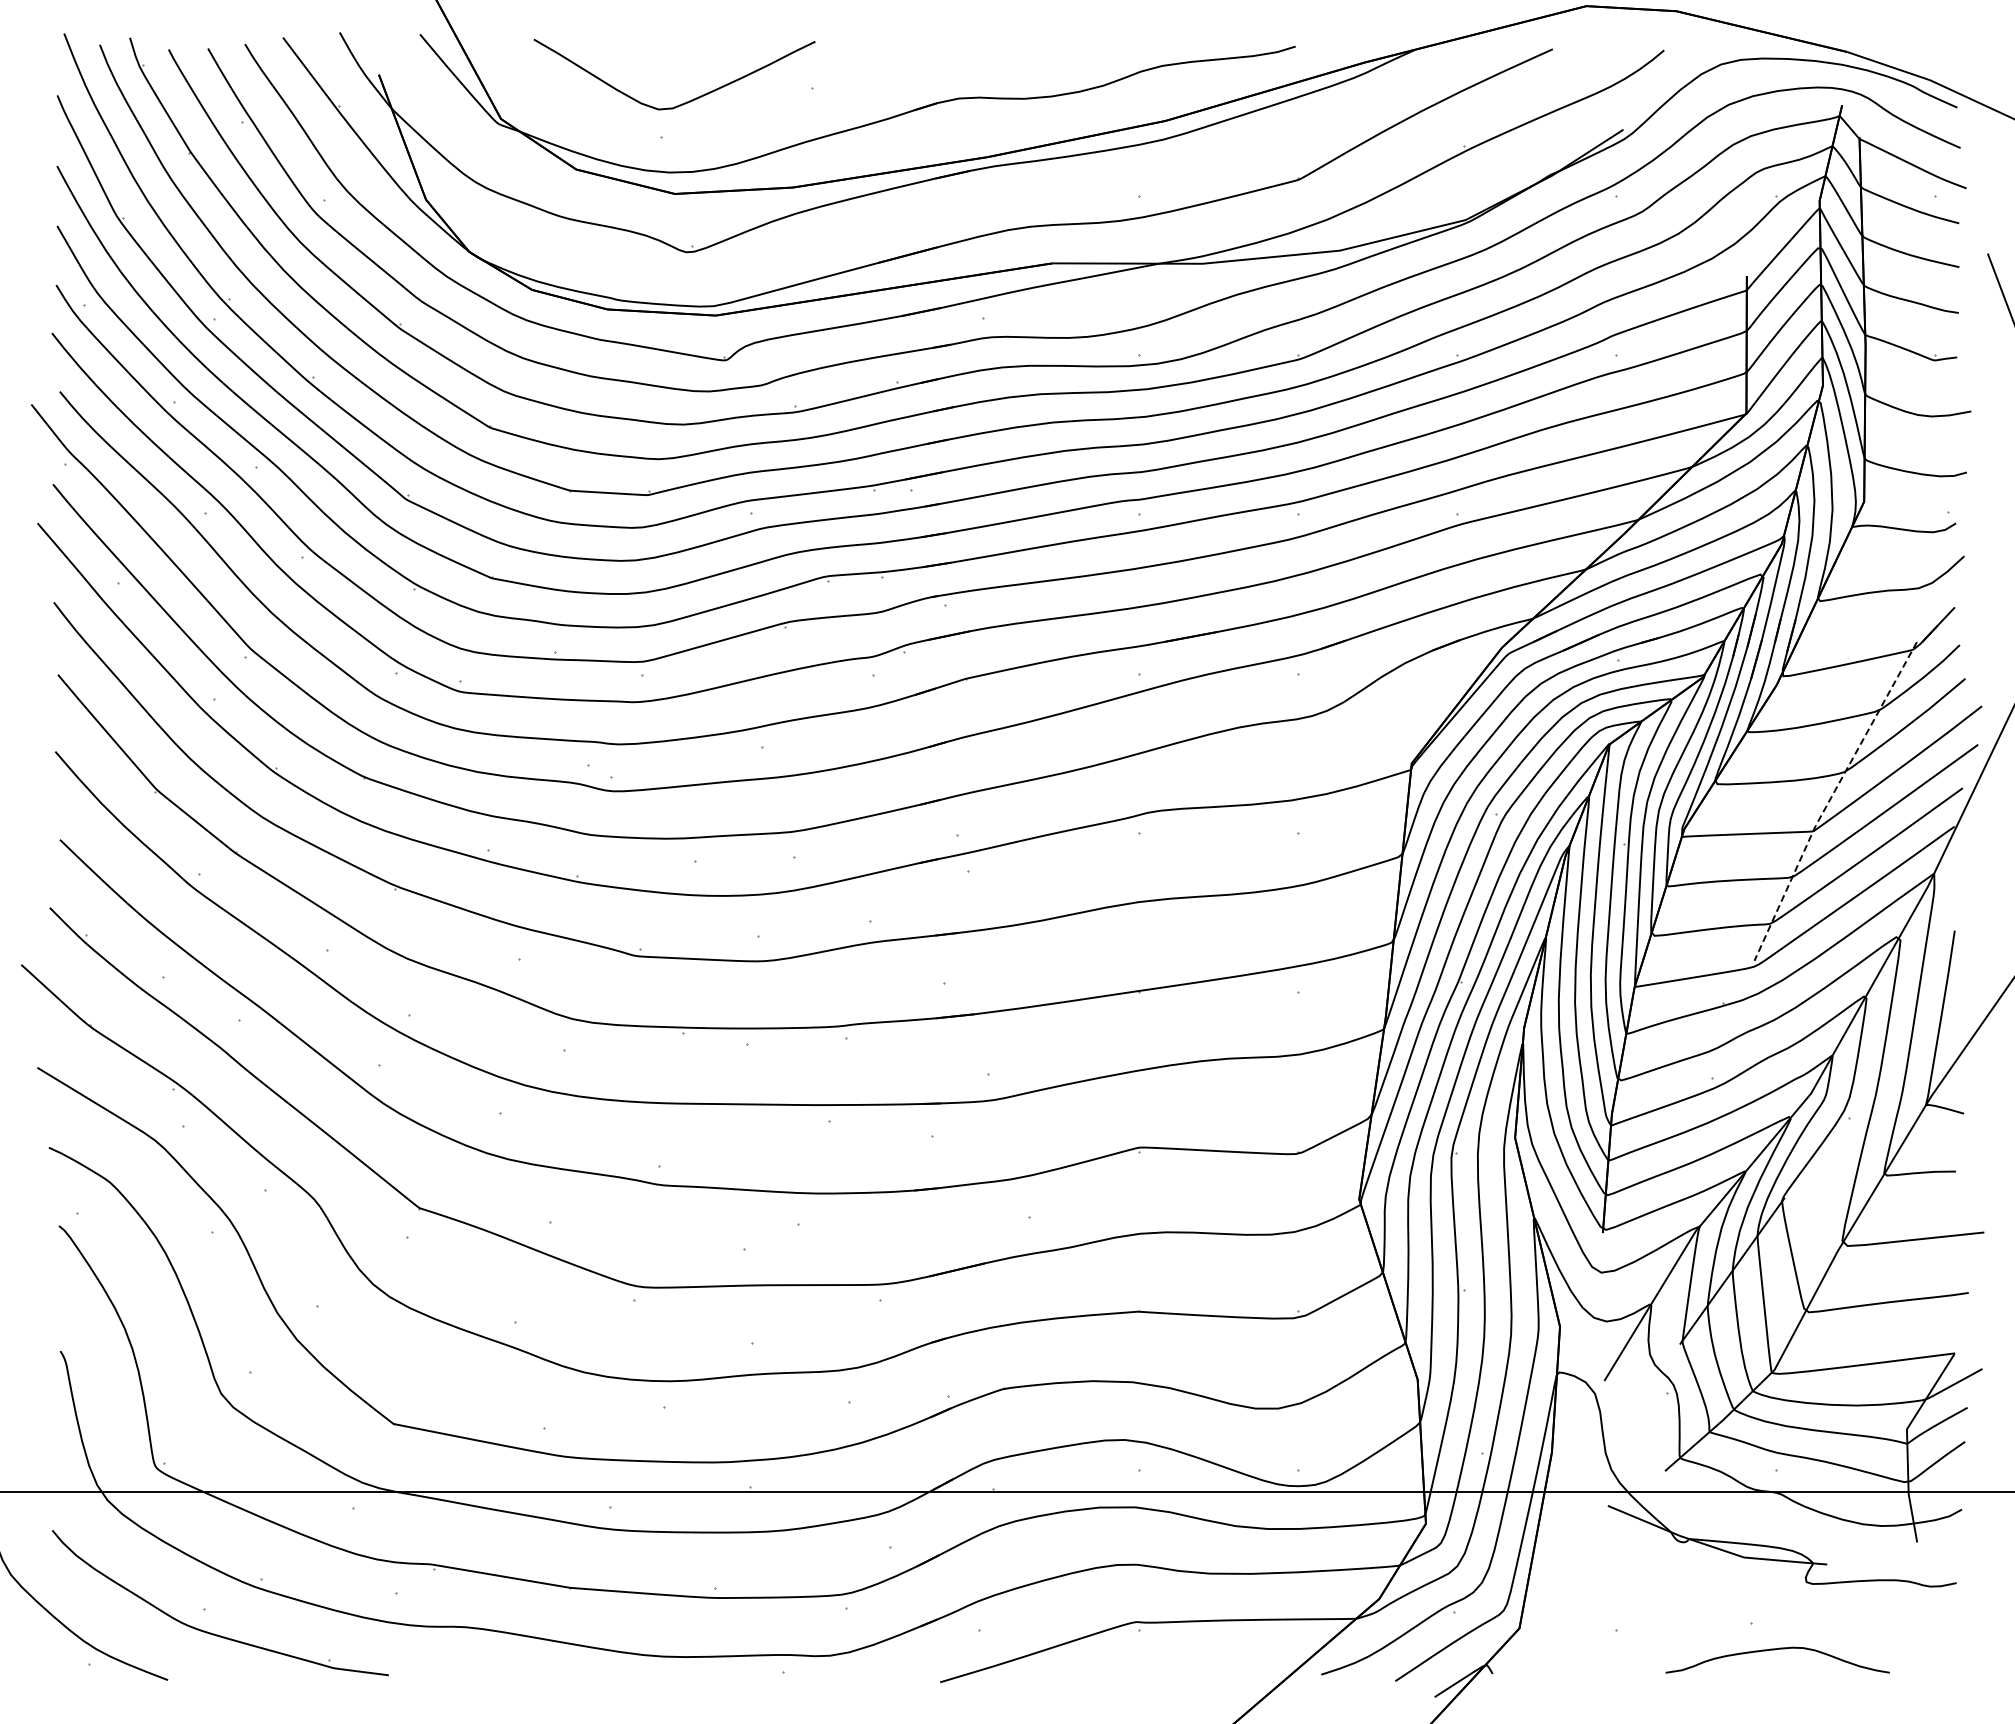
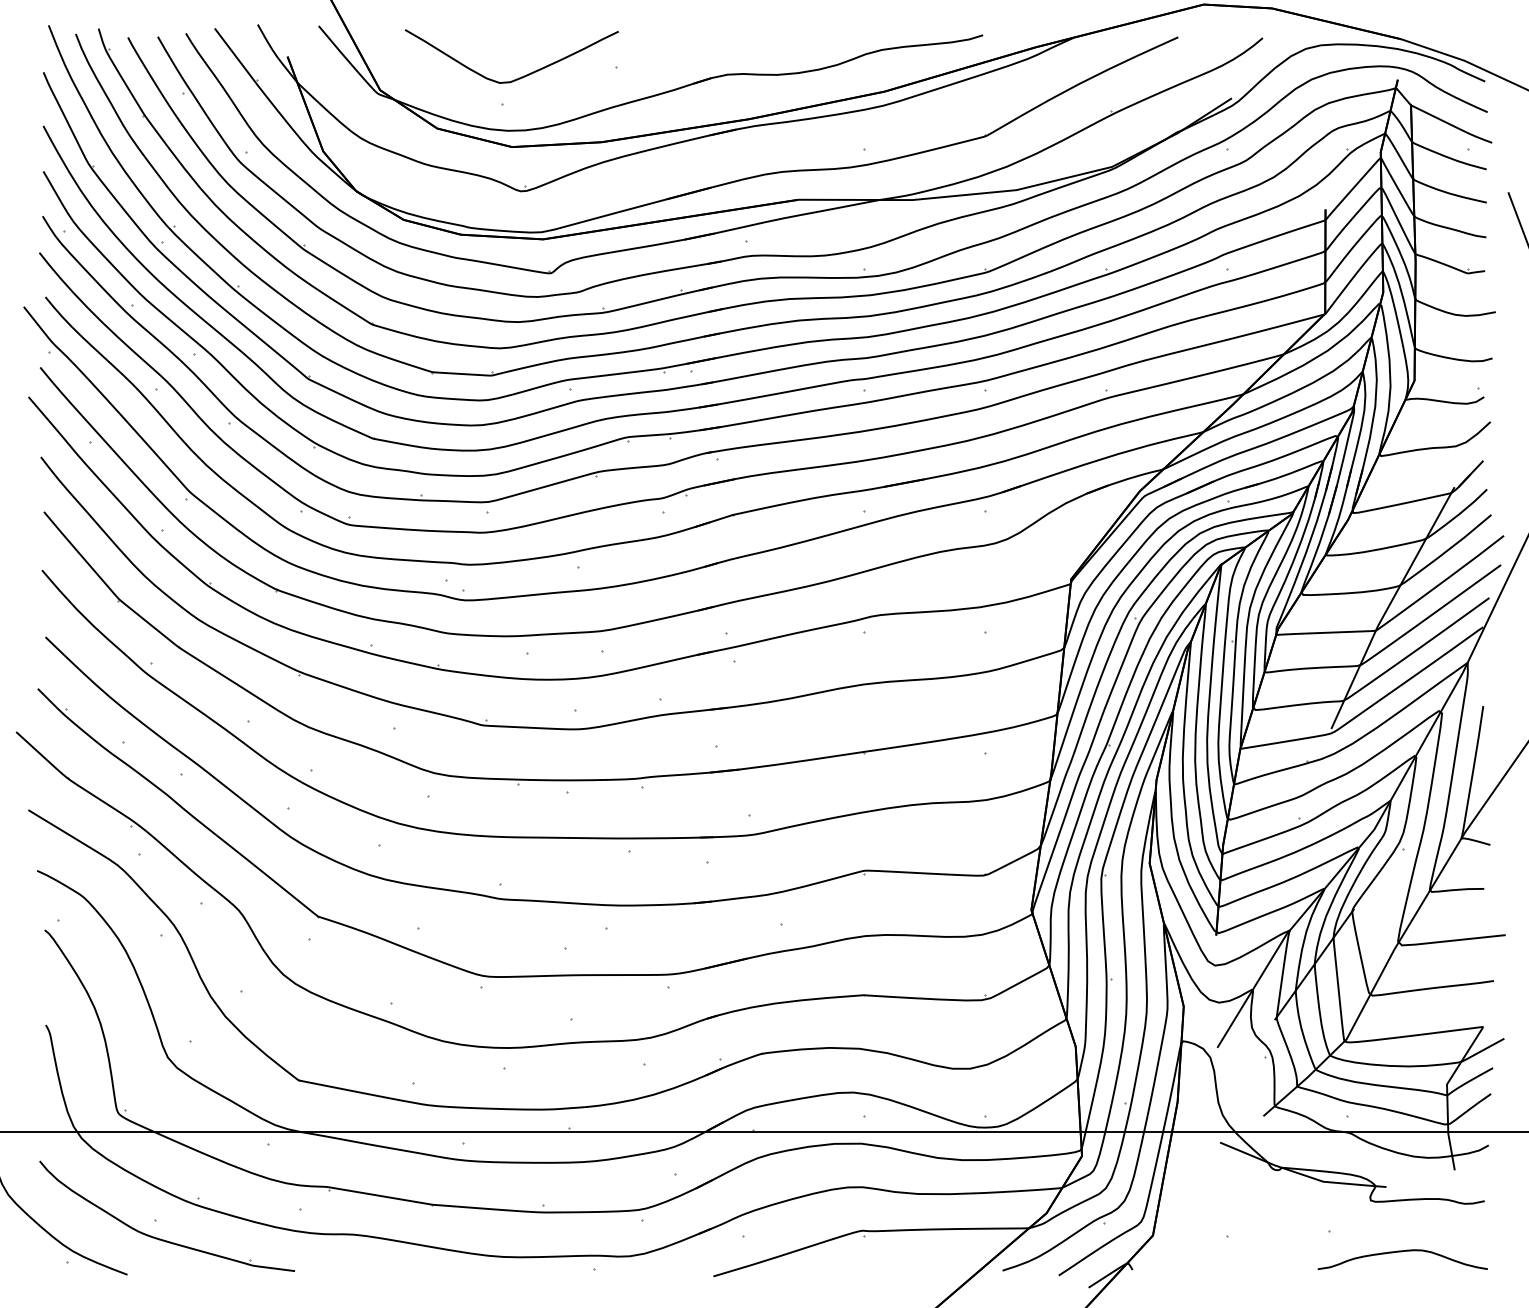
line: (1830, 799) -> (1388, 606), dashed -> solid
curve: (1775, 1650) -> (1401, 1252), moved

